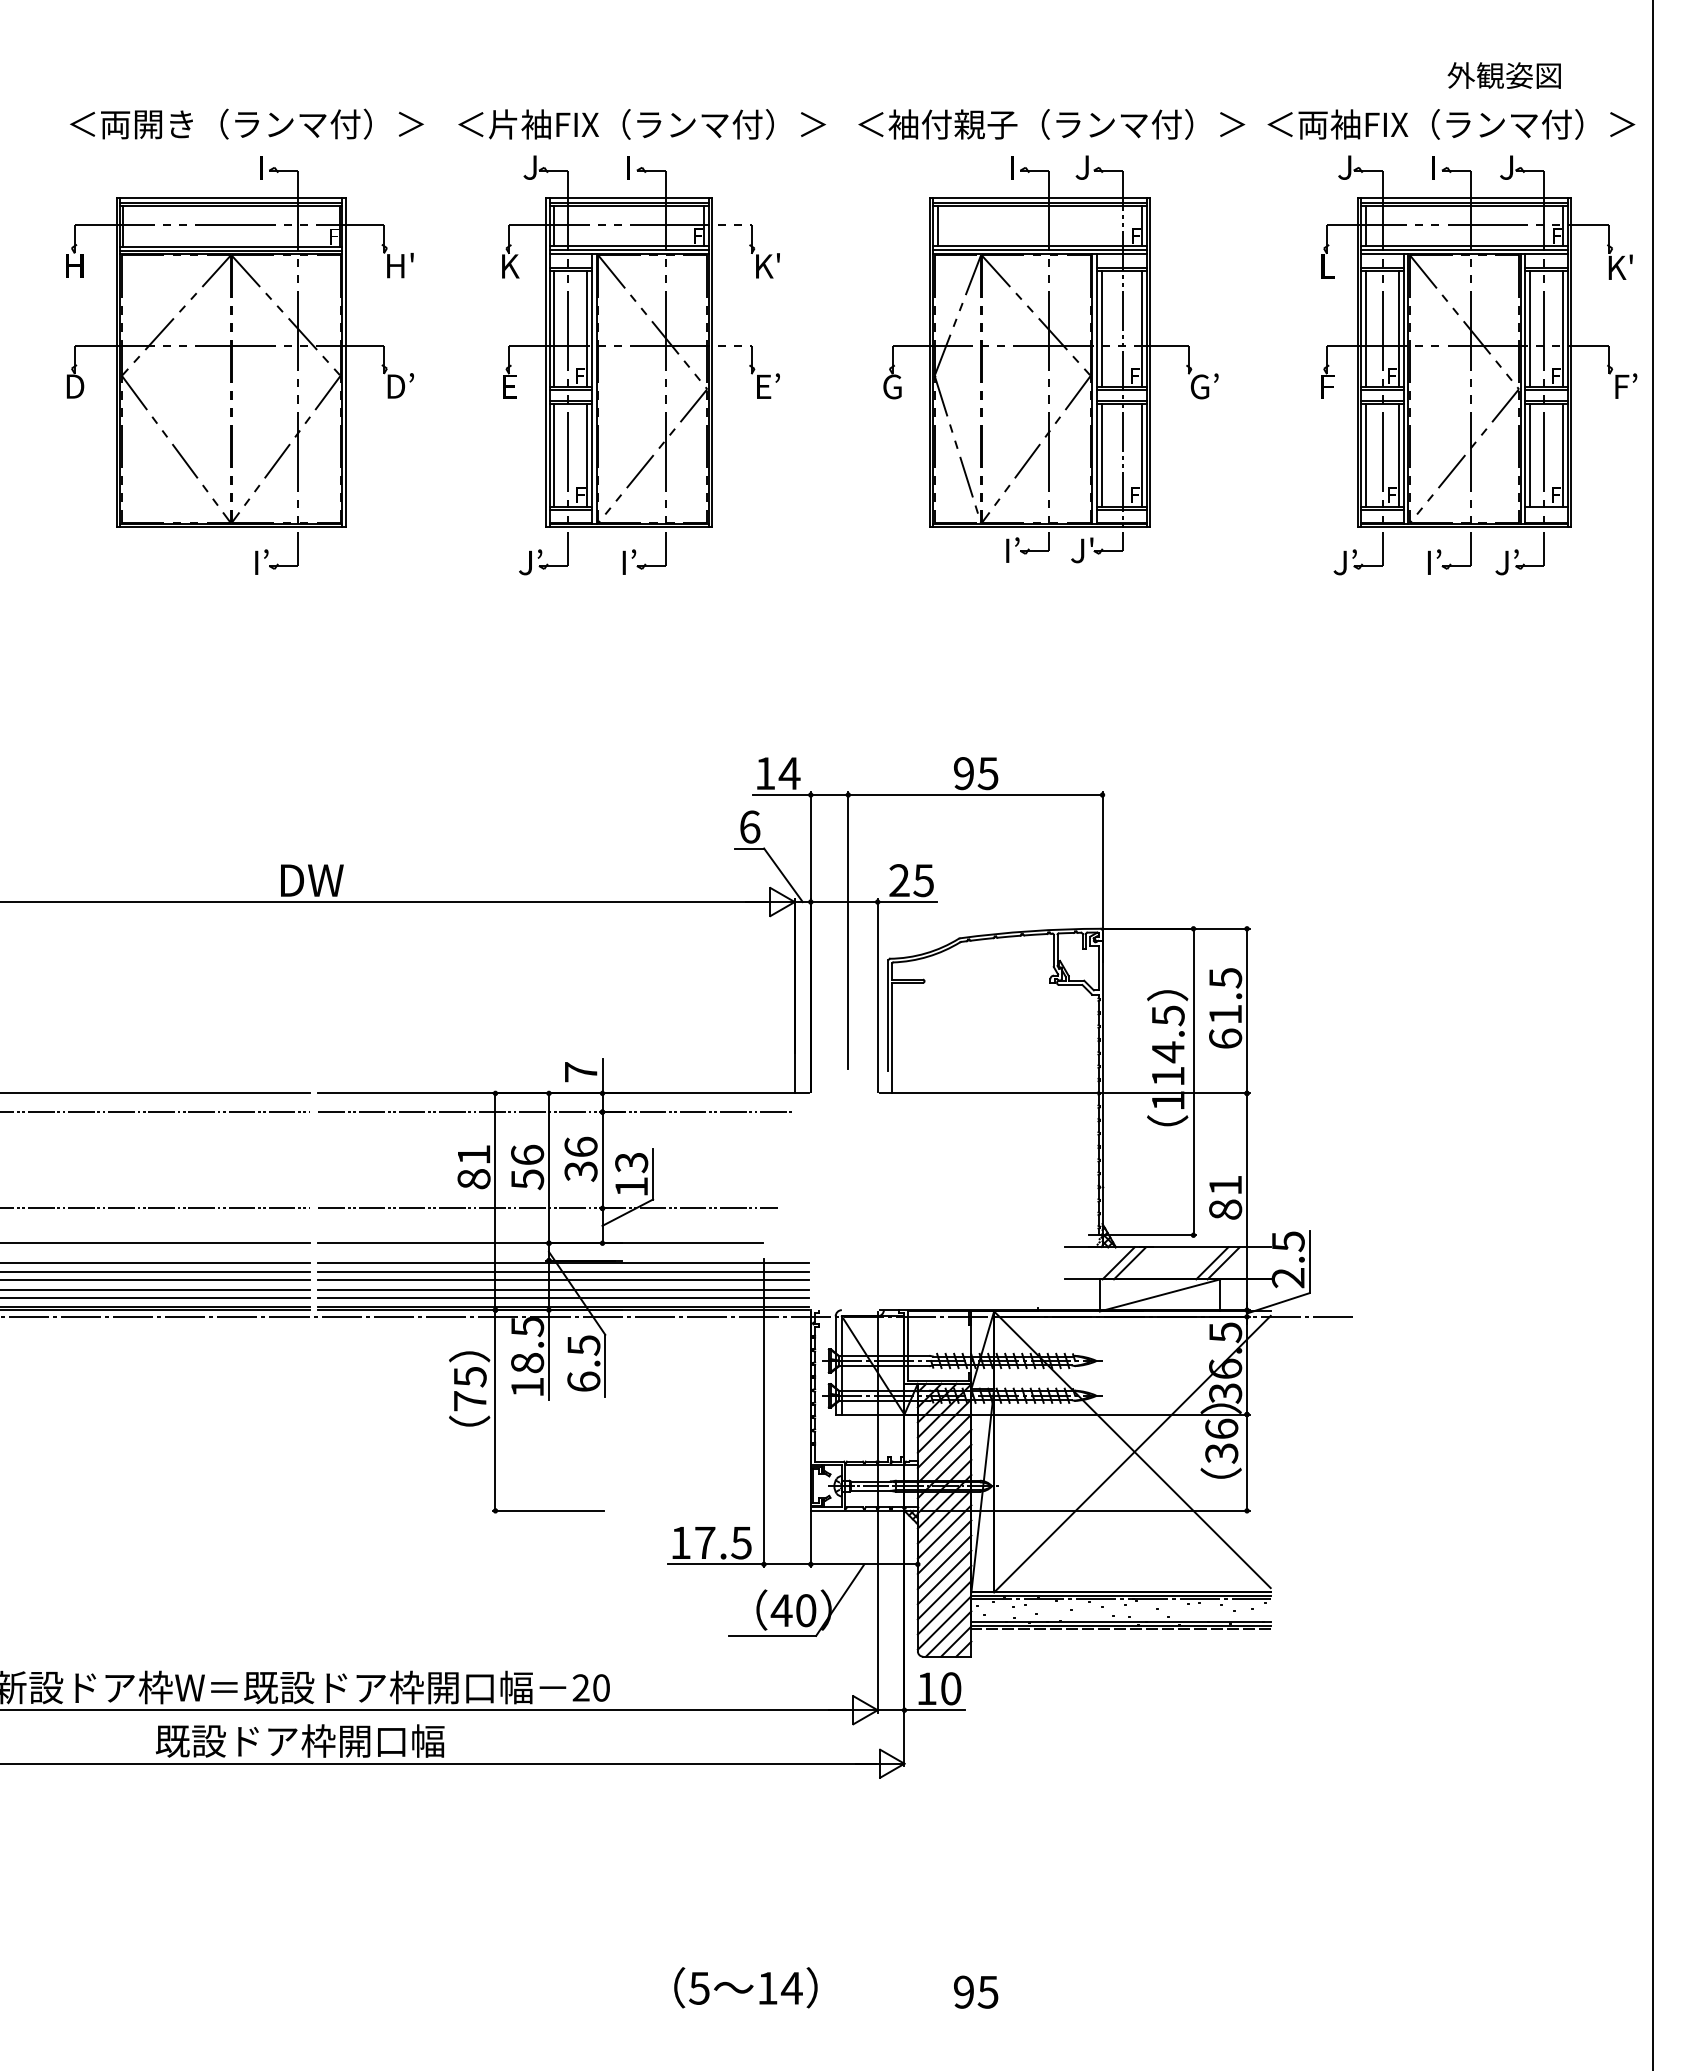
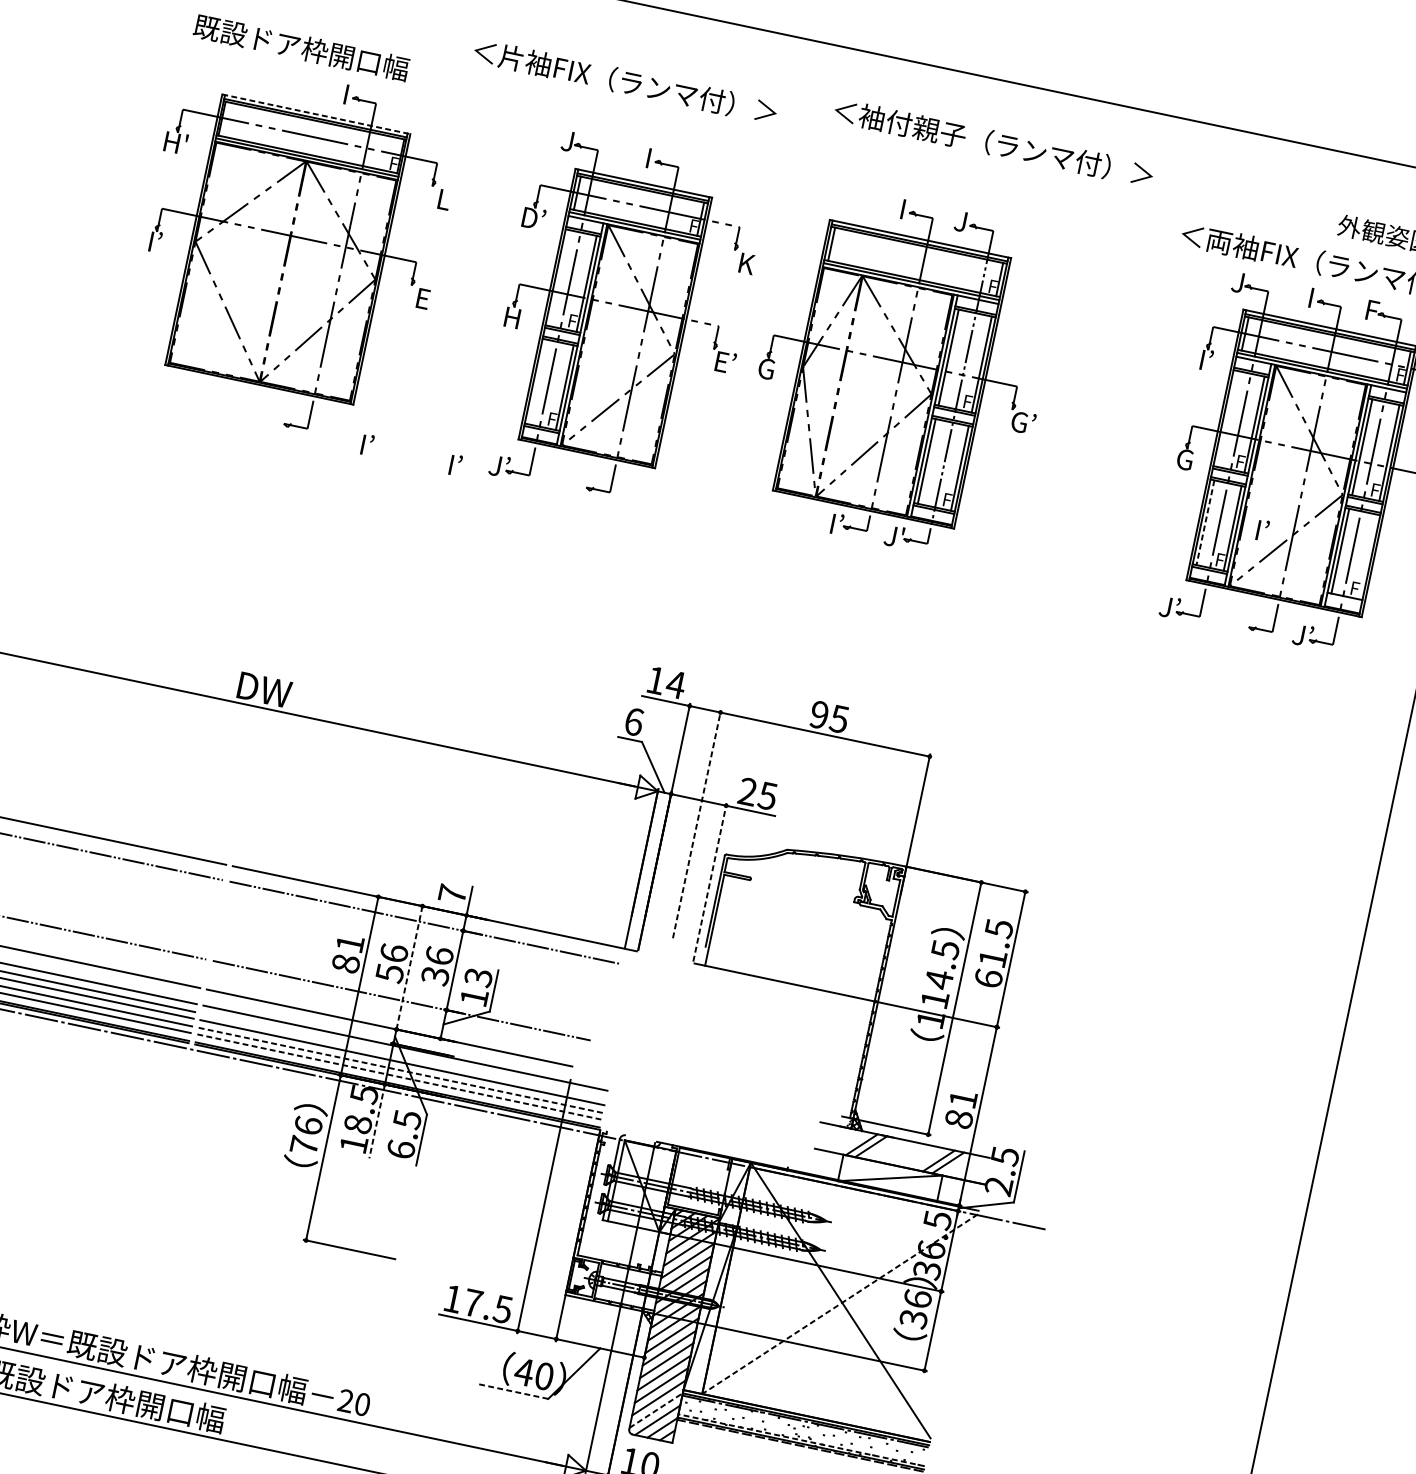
text: (245, 123) -> (340, 55), ＜両開き（ランマ付）＞ -> 既設ドア枠開口幅
text: (641, 124) -> (625, 81), moved
text: (1051, 124) -> (993, 143), moved
text: (1507, 167) -> (1371, 310), J -> F
line: (231, 197) -> (316, 113), solid -> dashed
text: (74, 265) -> (175, 142), H -> H'
text: (400, 265) -> (443, 199), H' -> L
text: (509, 265) -> (533, 218), K -> D’
text: (767, 265) -> (745, 262), K' -> K
text: (1327, 265) -> (1206, 359), L -> I’
line: (554, 328) -> (559, 277), removed
line: (1366, 328) -> (1227, 418), removed
part: (1050, 359) -> (901, 373), moved
text: (75, 385) -> (155, 241), D -> I’
text: (400, 385) -> (423, 297), D’ -> E
text: (509, 386) -> (512, 317), E -> H
text: (1326, 386) -> (1184, 459), F -> G
line: (554, 454) -> (537, 381), removed
line: (1562, 454) -> (1367, 556), removed
line: (1366, 455) -> (1205, 523), solid -> dashed
text: (261, 561) -> (367, 444), moved
text: (629, 561) -> (455, 464), moved
text: (1434, 561) -> (1262, 529), moved
line: (848, 930) -> (697, 824), solid -> dashed
line: (877, 994) -> (709, 881), solid -> dashed
line: (548, 1168) -> (409, 967), solid -> dashed
line: (563, 1272) -> (403, 1056), removed
line: (563, 1289) -> (400, 1070), solid -> dashed
line: (563, 1297) -> (399, 1076), solid -> dashed
line: (548, 1355) -> (376, 1121), solid -> dashed
text: (469, 1376) -> (308, 1125), 75 -> 76
line: (1132, 1454) -> (840, 1304), solid -> dashed
line: (1121, 1621) -> (802, 1439), solid -> dashed
line: (944, 1622) -> (656, 1410), solid -> dashed
line: (772, 1635) -> (512, 1390), solid -> dashed

